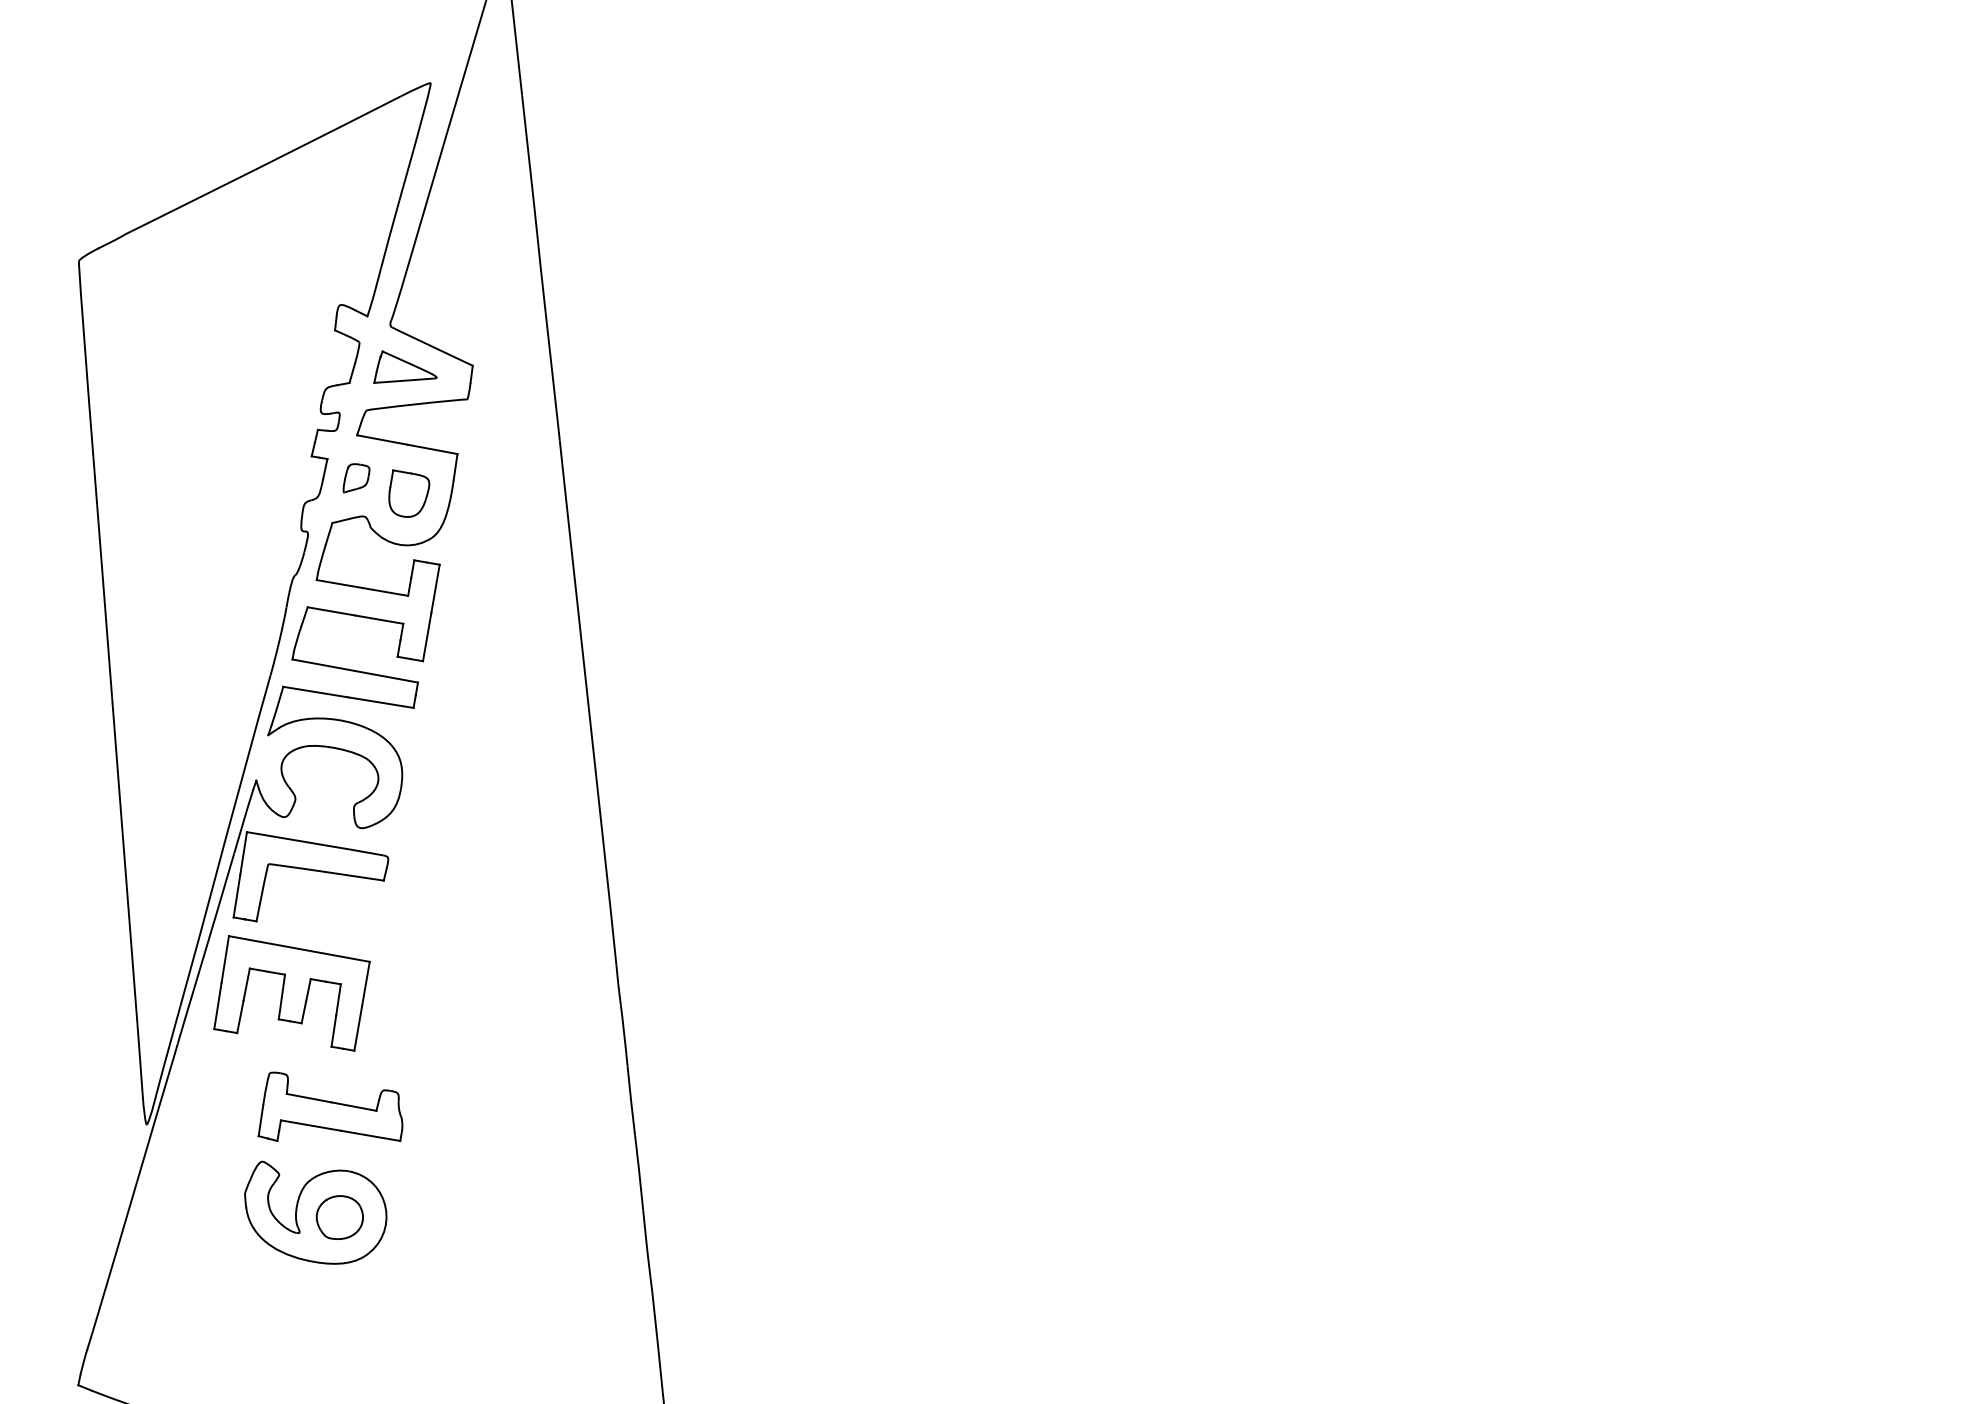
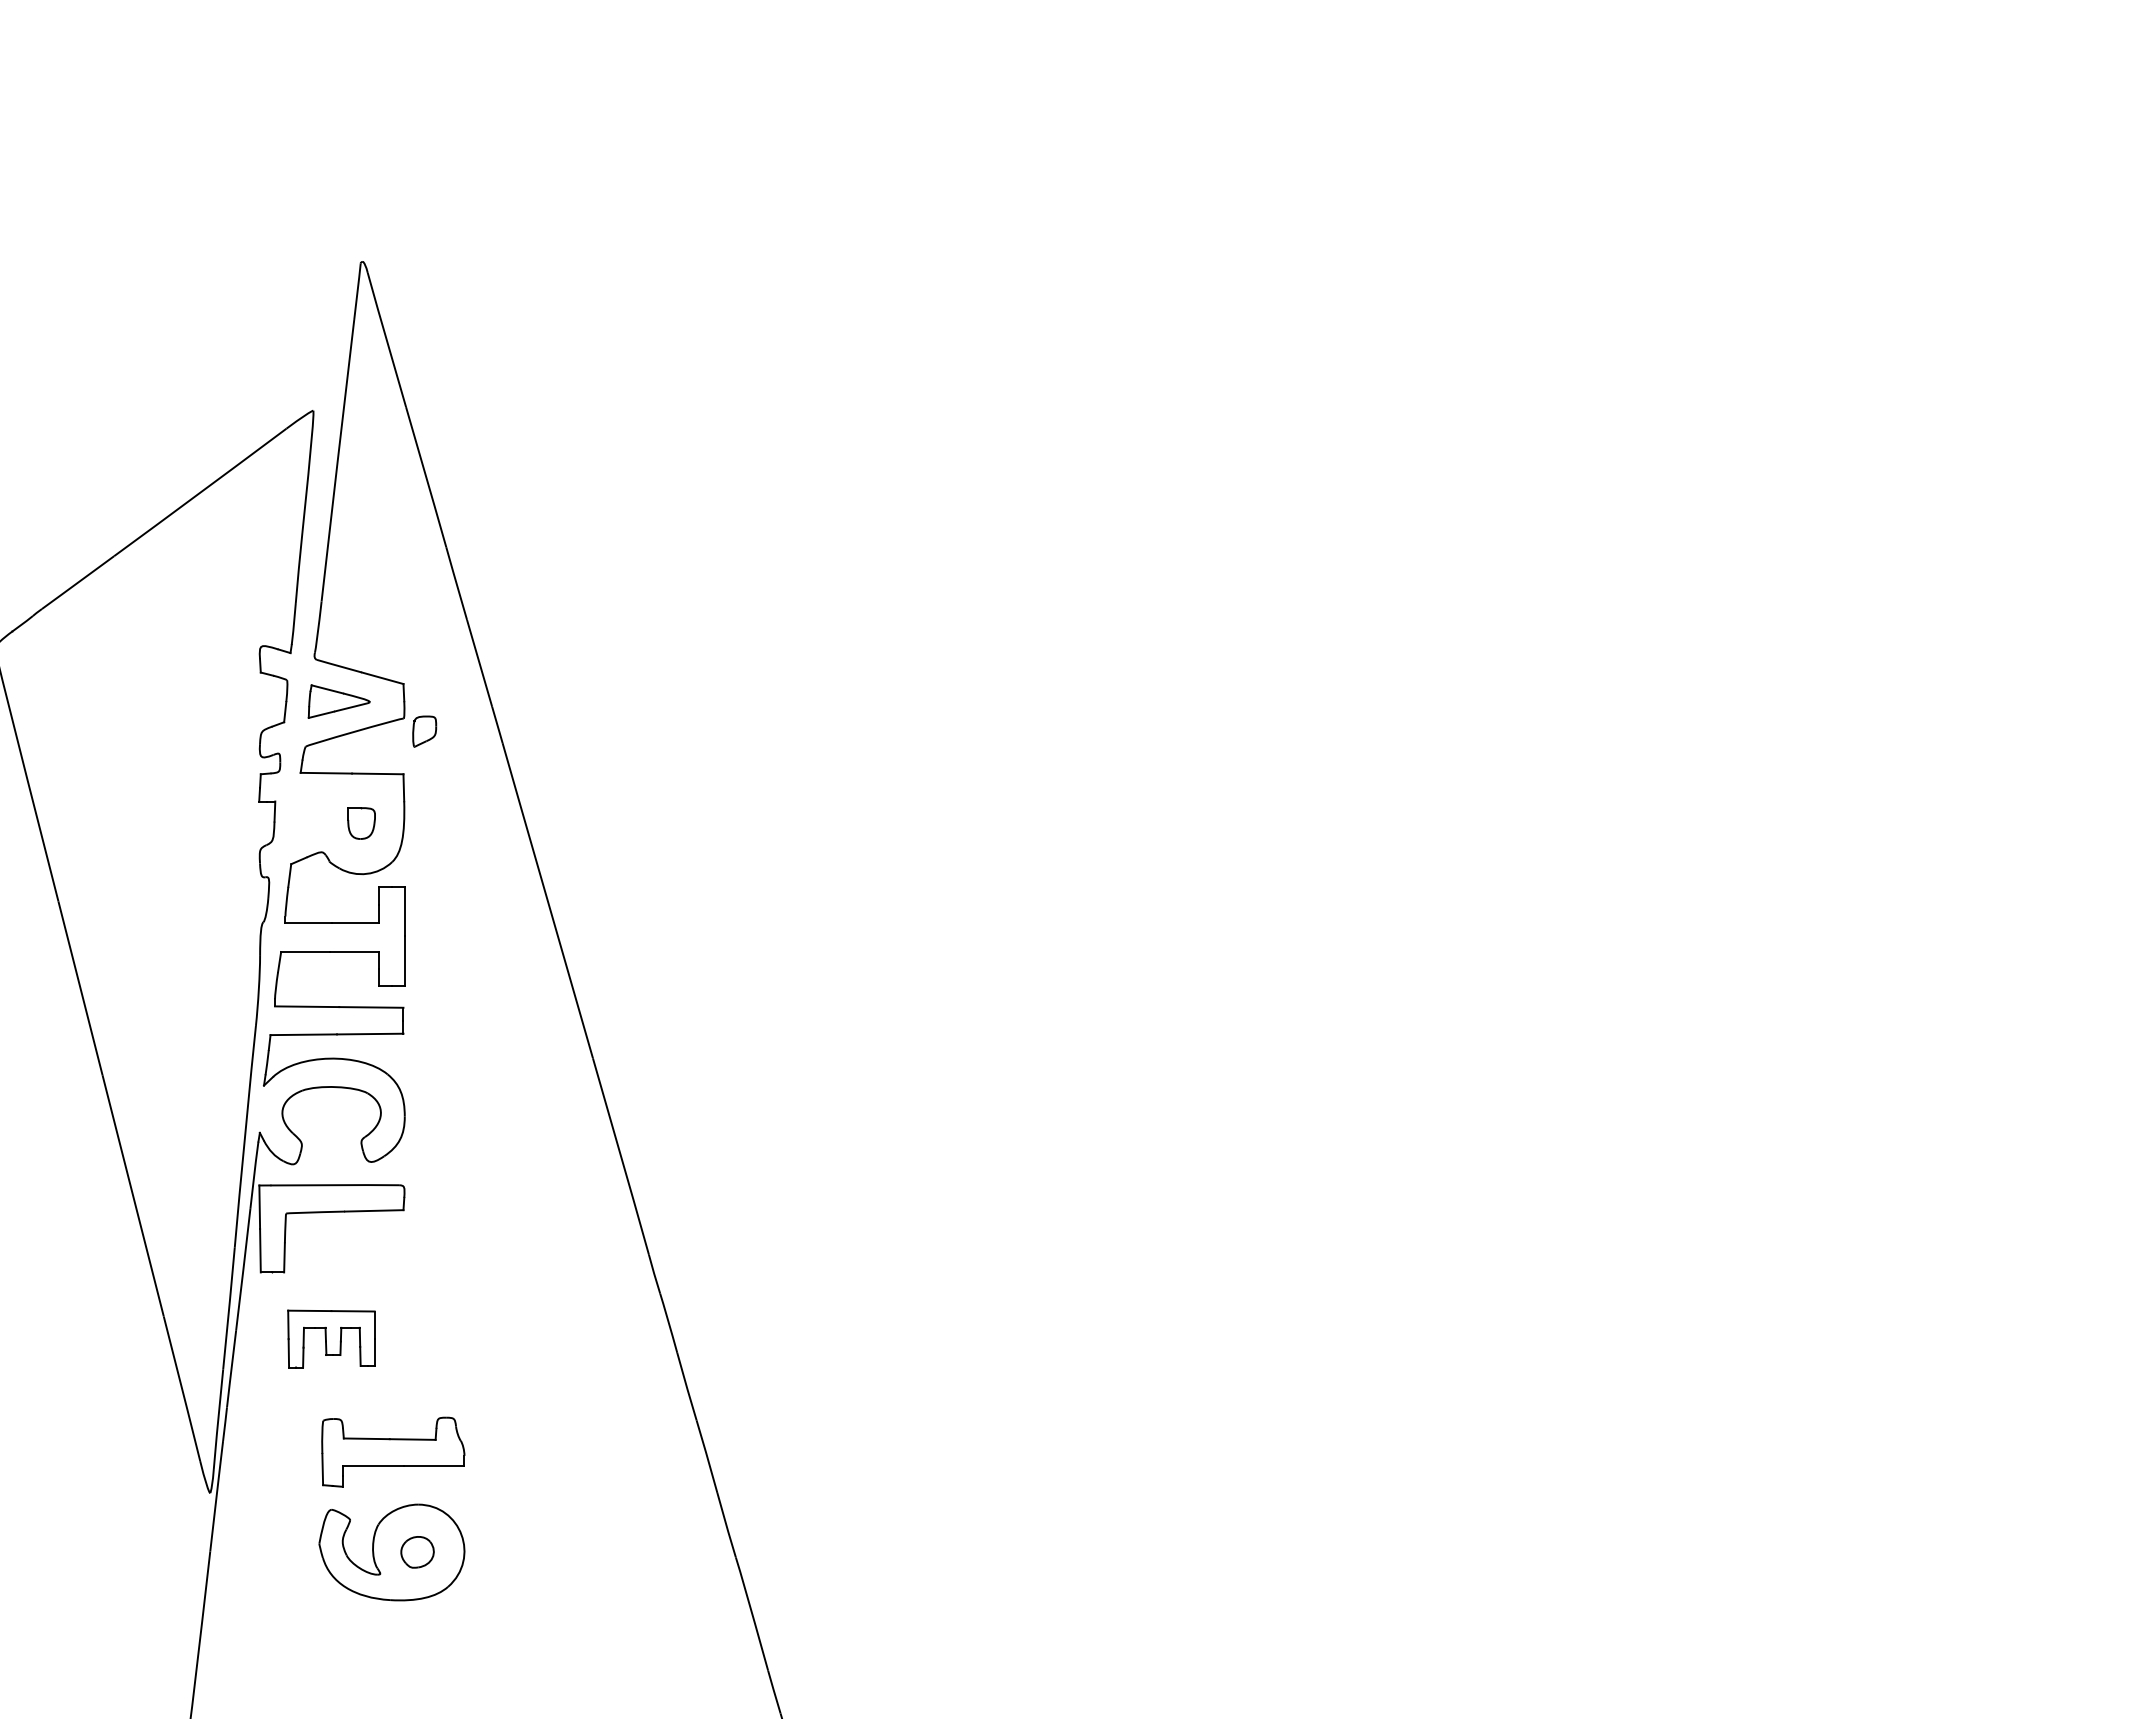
part: (356, 479) -> (424, 731), moved
part: (408, 495) -> (361, 823), size x0.7
part: (291, 994) -> (331, 1338), size x0.6
part: (339, 1217) -> (417, 1552), size x0.7

